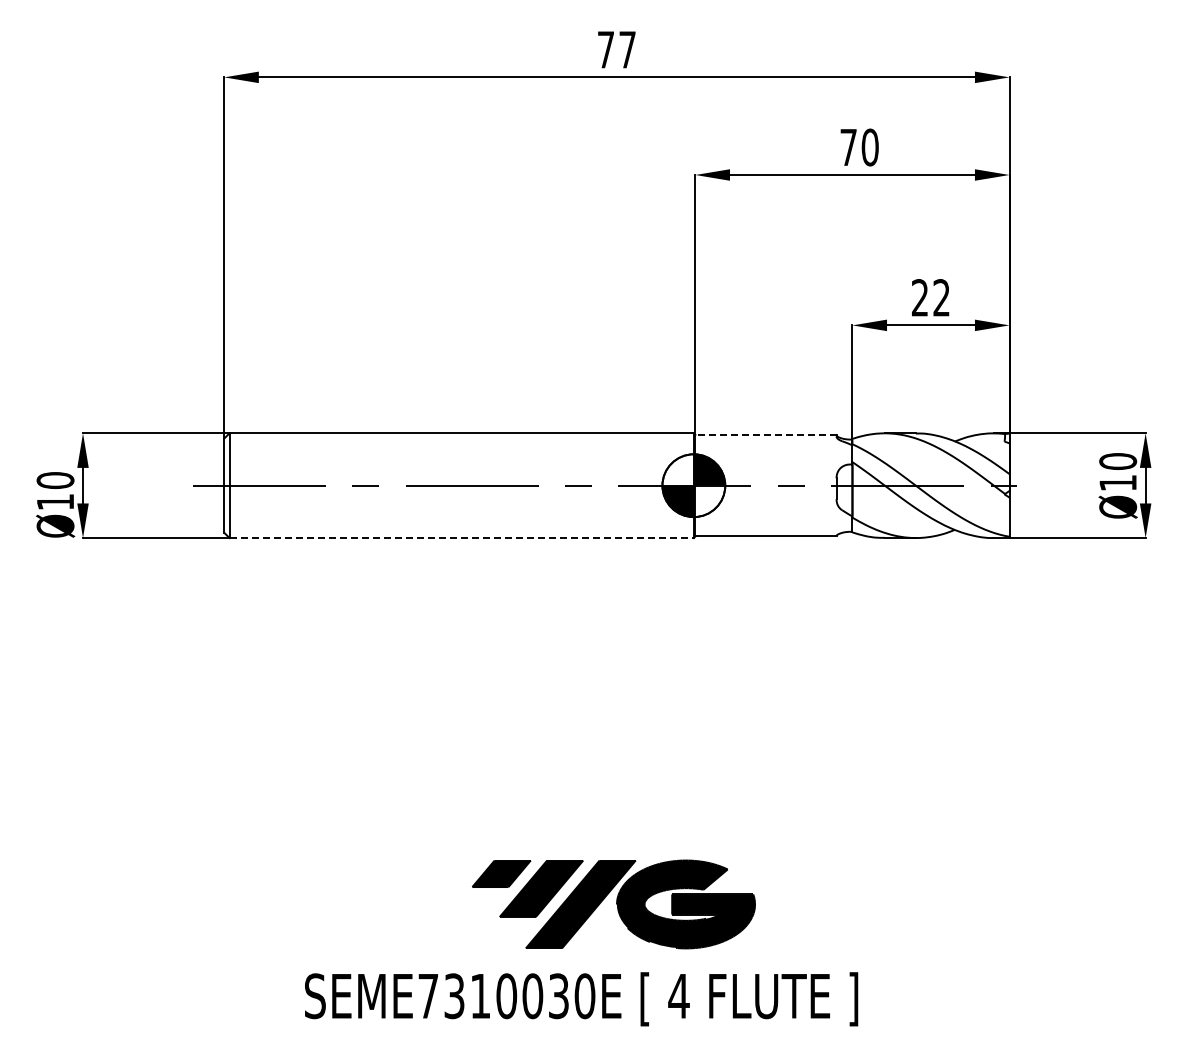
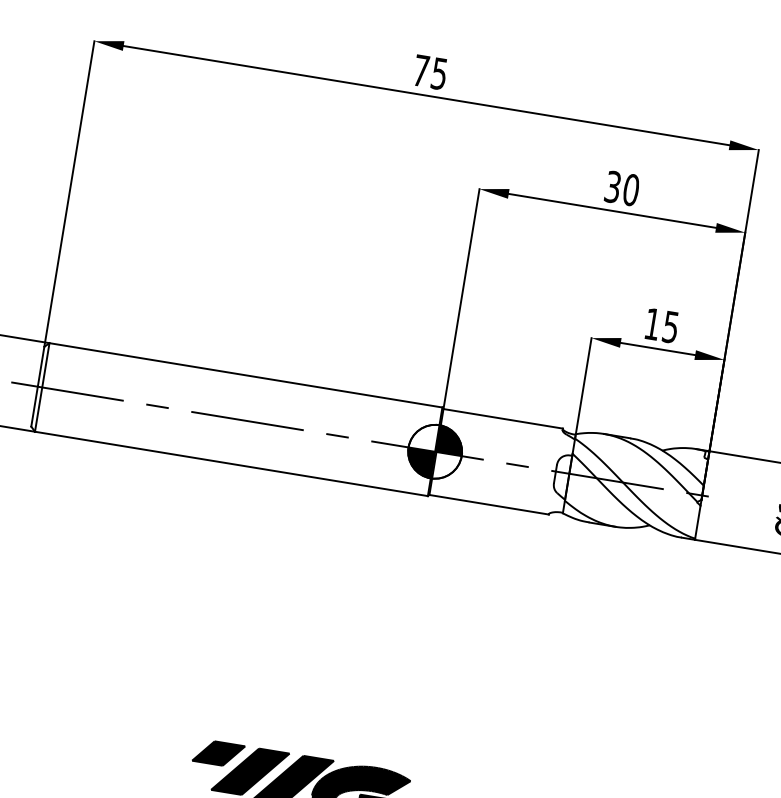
text: (627, 49) -> (439, 73), 77 -> 75
text: (848, 147) -> (612, 187), 70 -> 30
text: (930, 297) -> (661, 325), 22 -> 15
line: (765, 434) -> (502, 418), dashed -> solid
line: (462, 538) -> (232, 464), dashed -> solid

